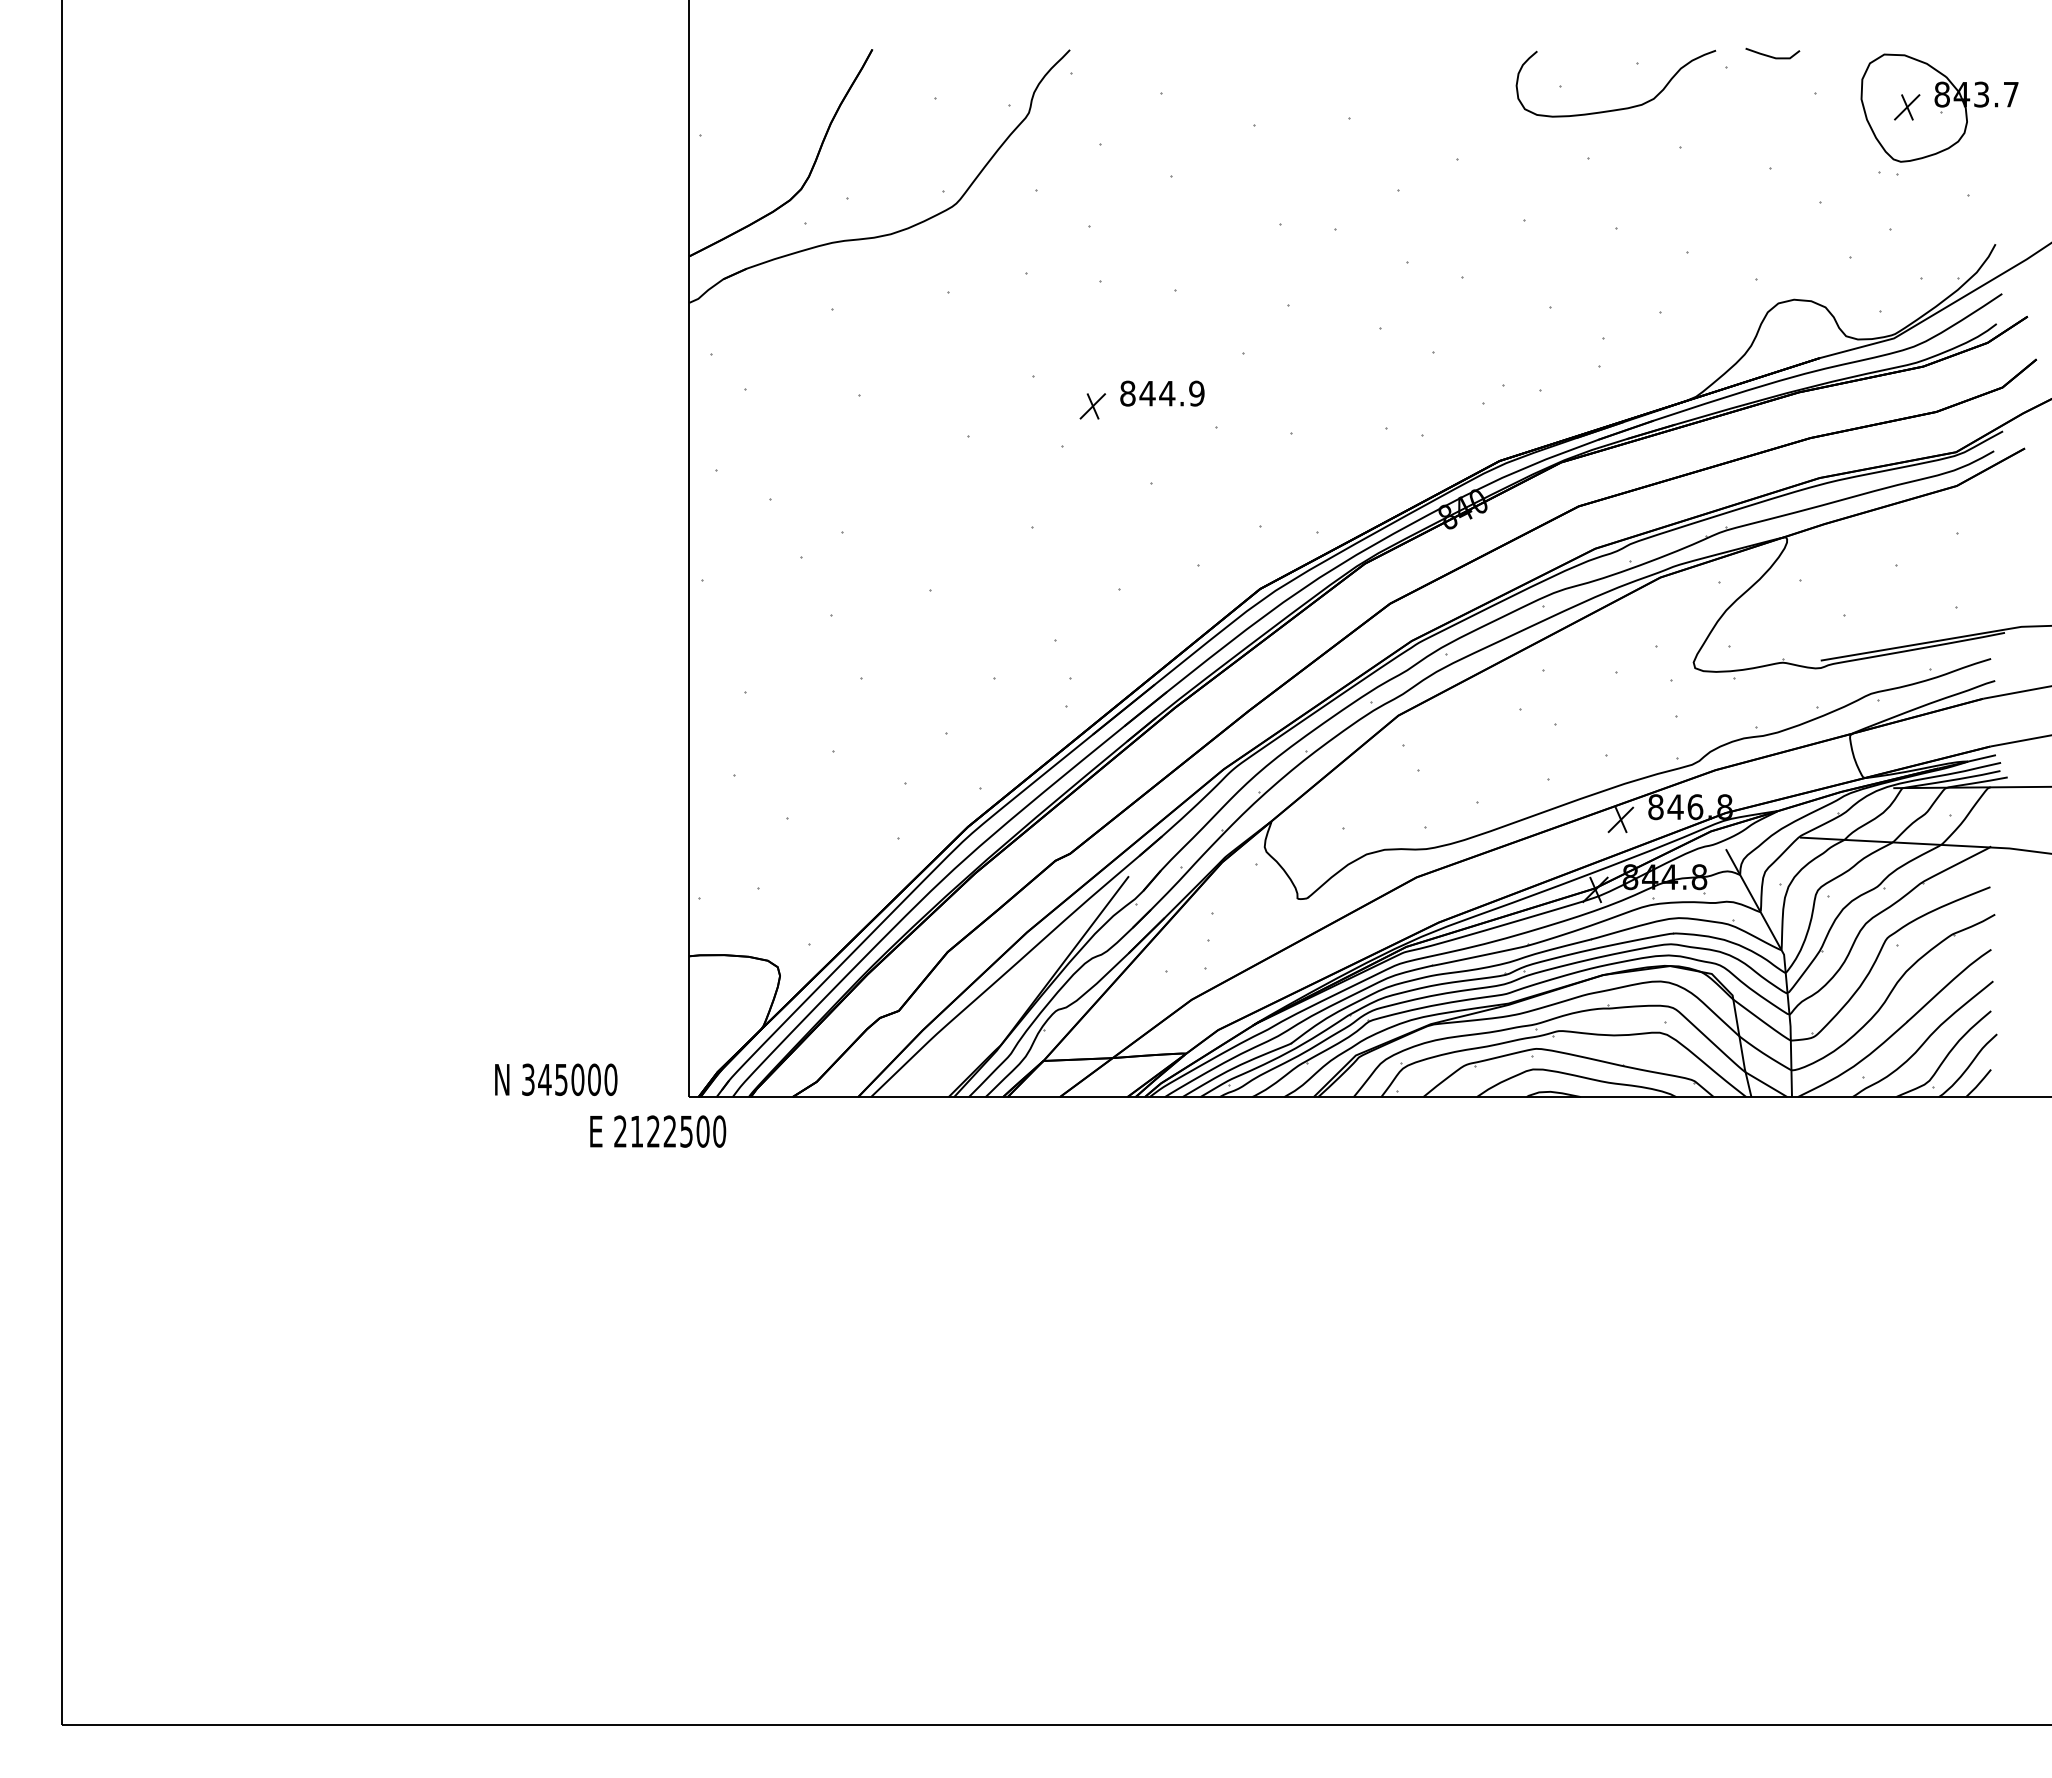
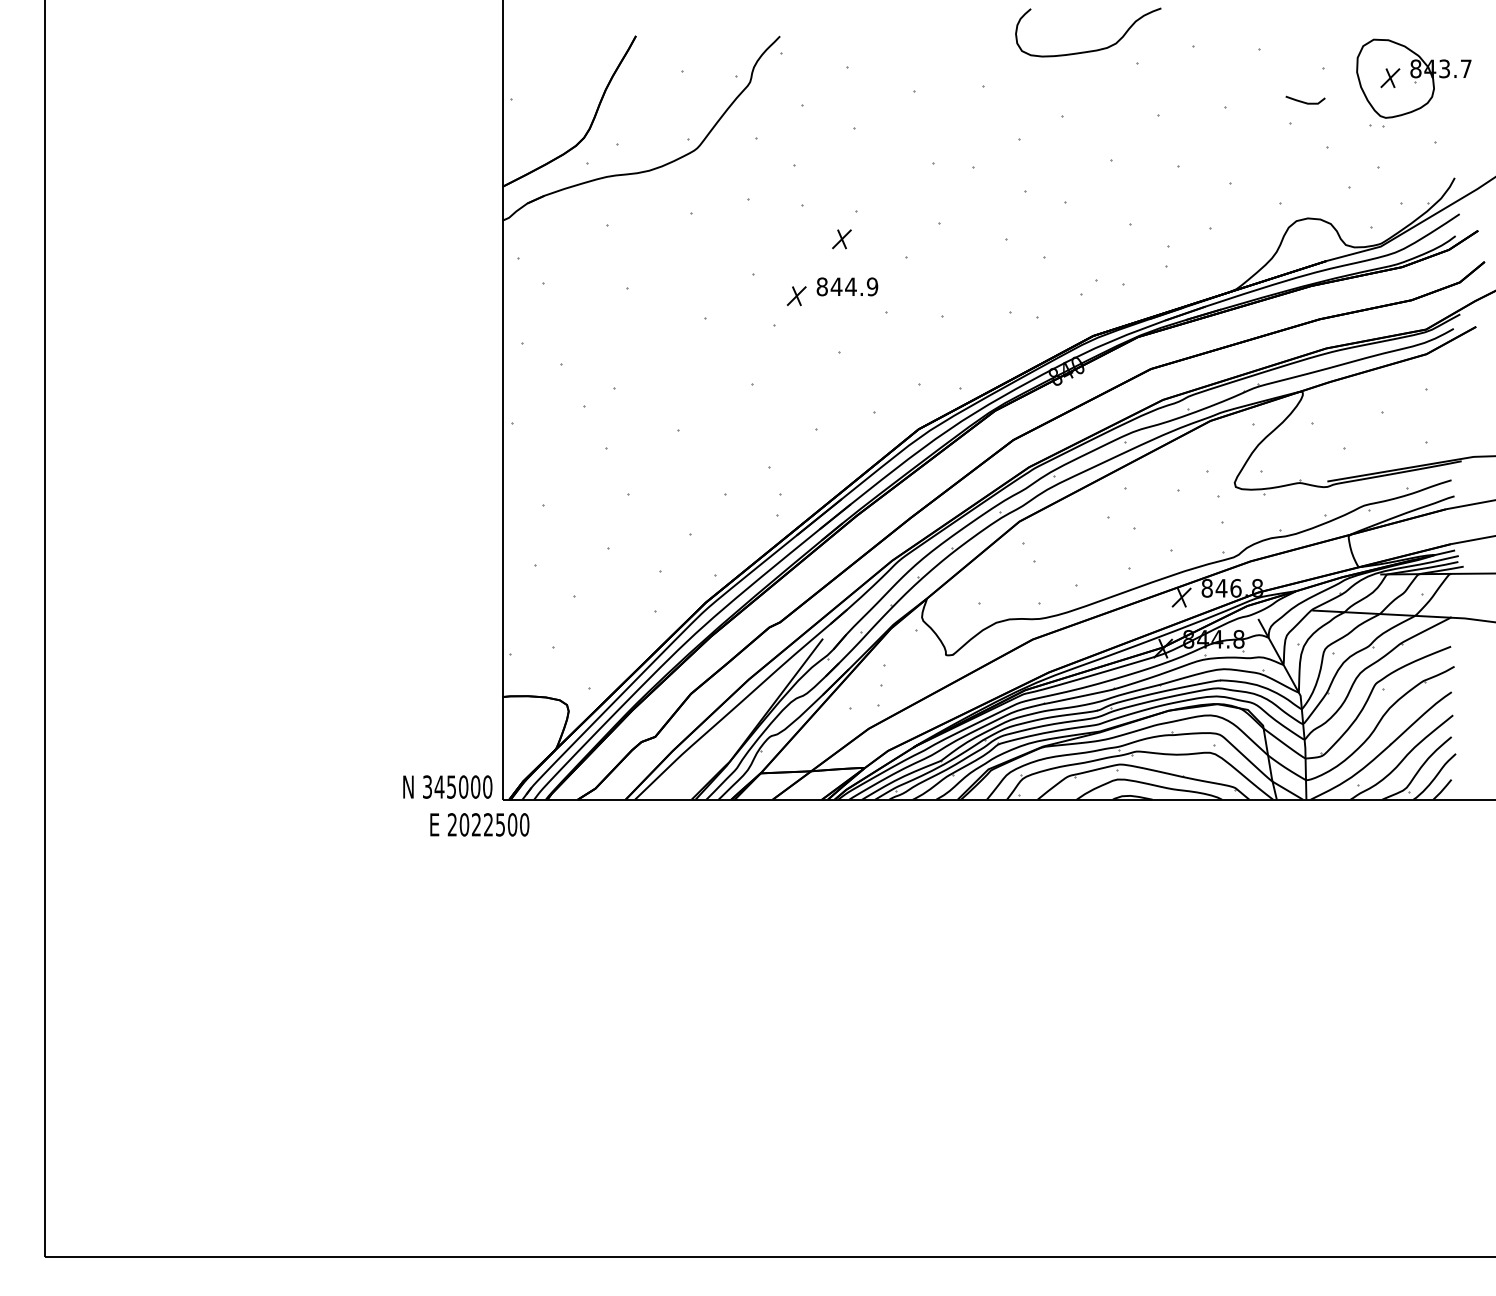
line: (1770, 55) -> (1303, 101), moved
curve: (1618, 108) -> (1090, 50), moved
part: (1154, 328) -> (841, 239), added
text: (556, 1079) -> (448, 786), moved
text: (636, 1131) -> (464, 824), 2122500 -> 2022500

